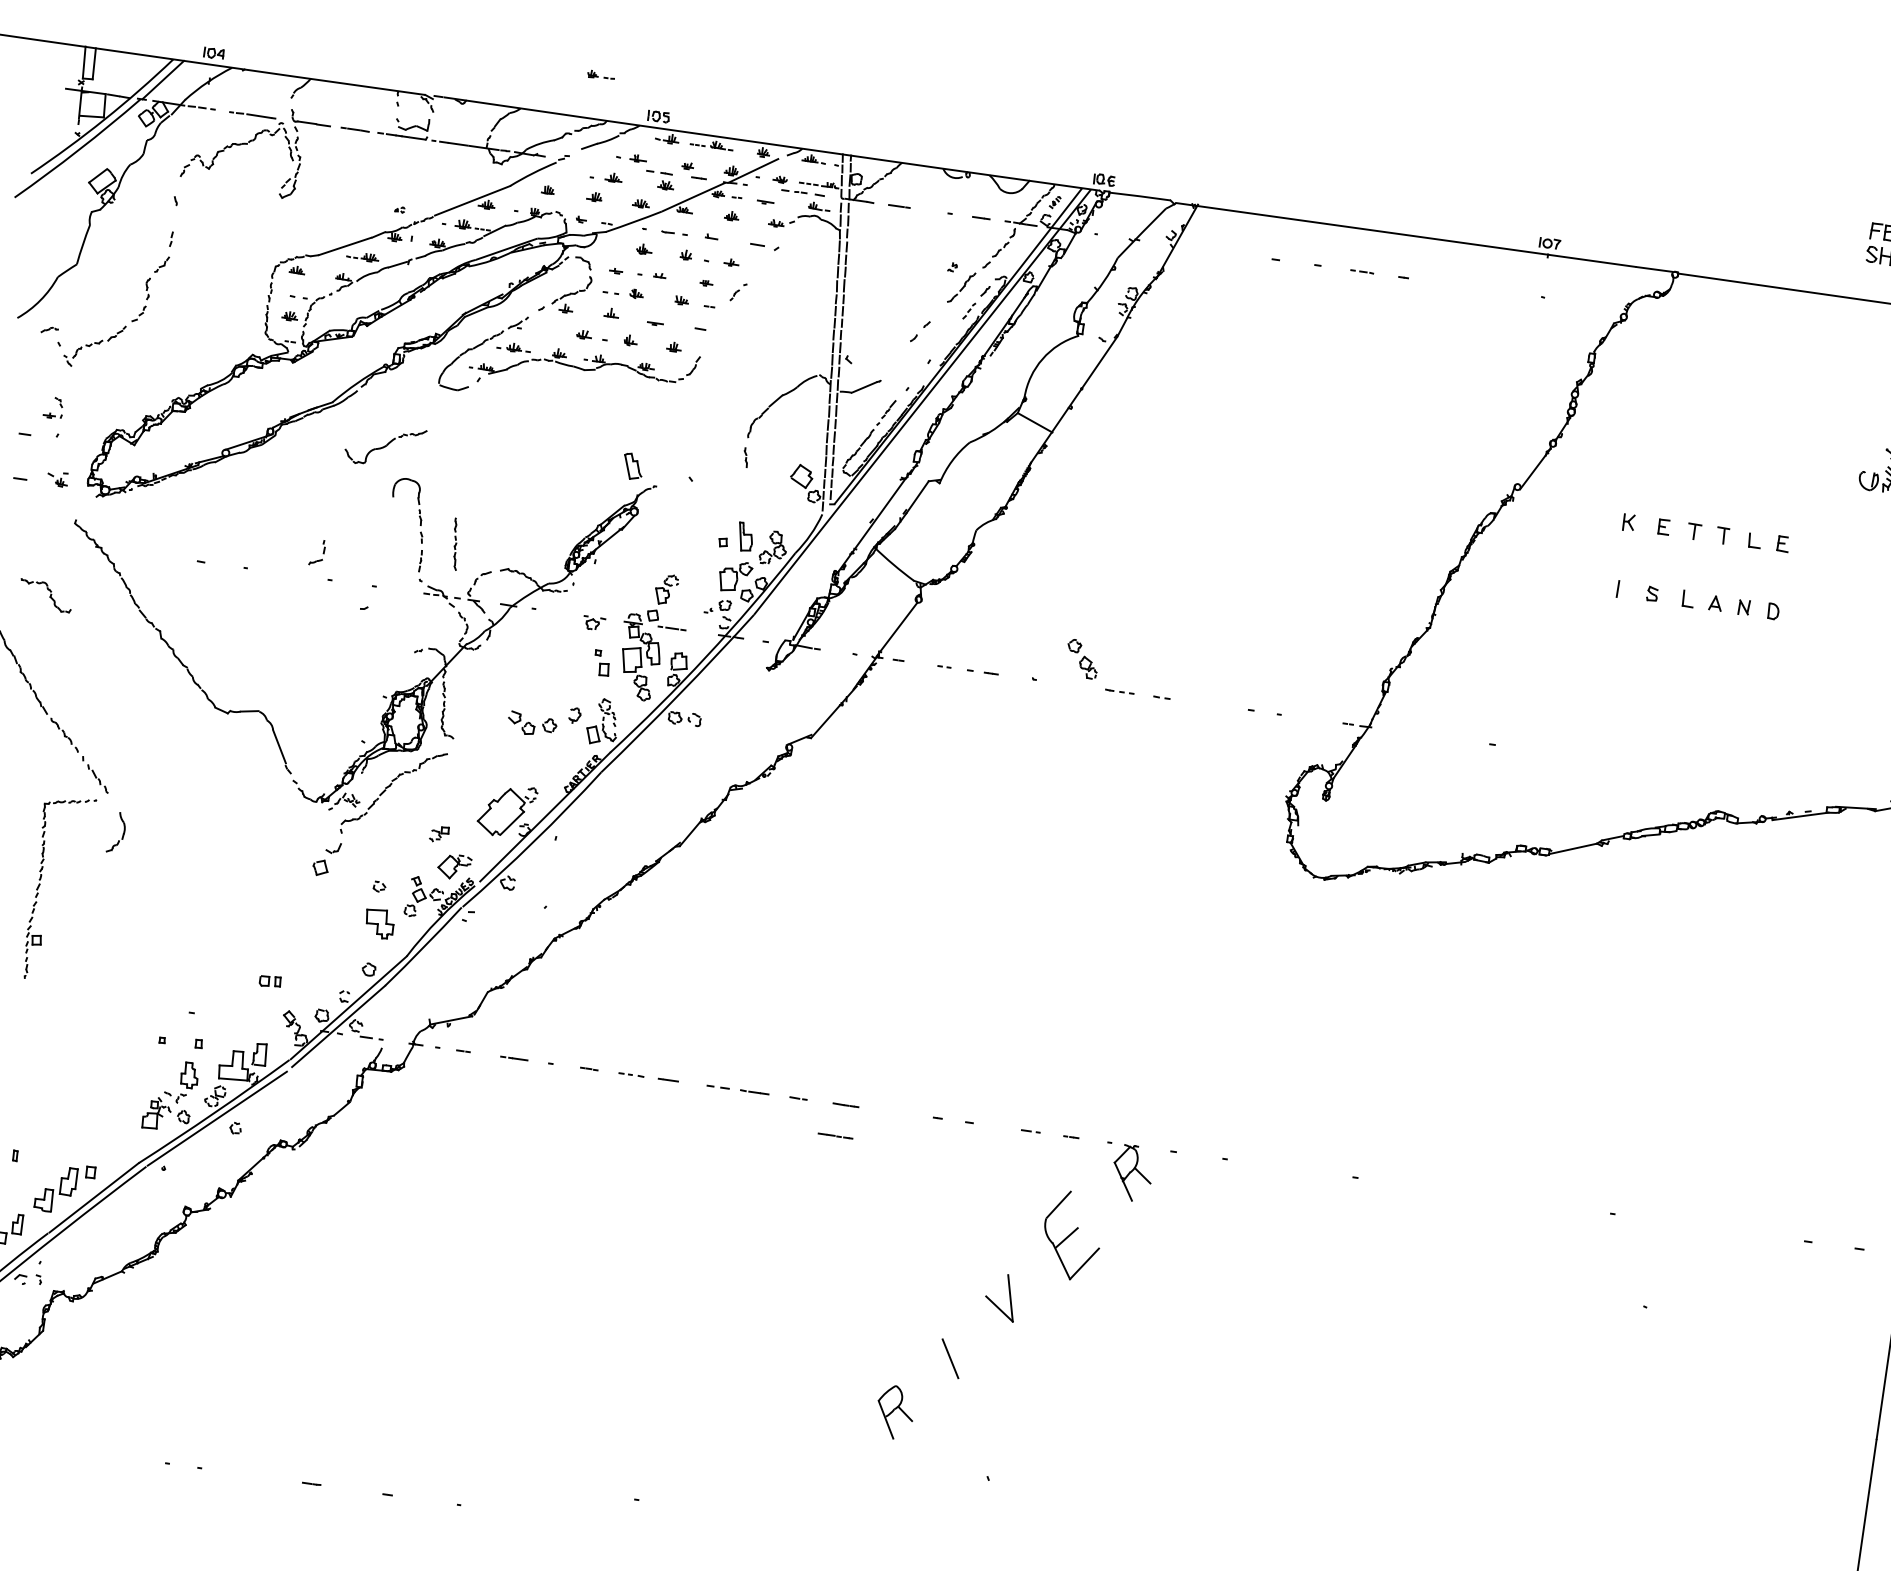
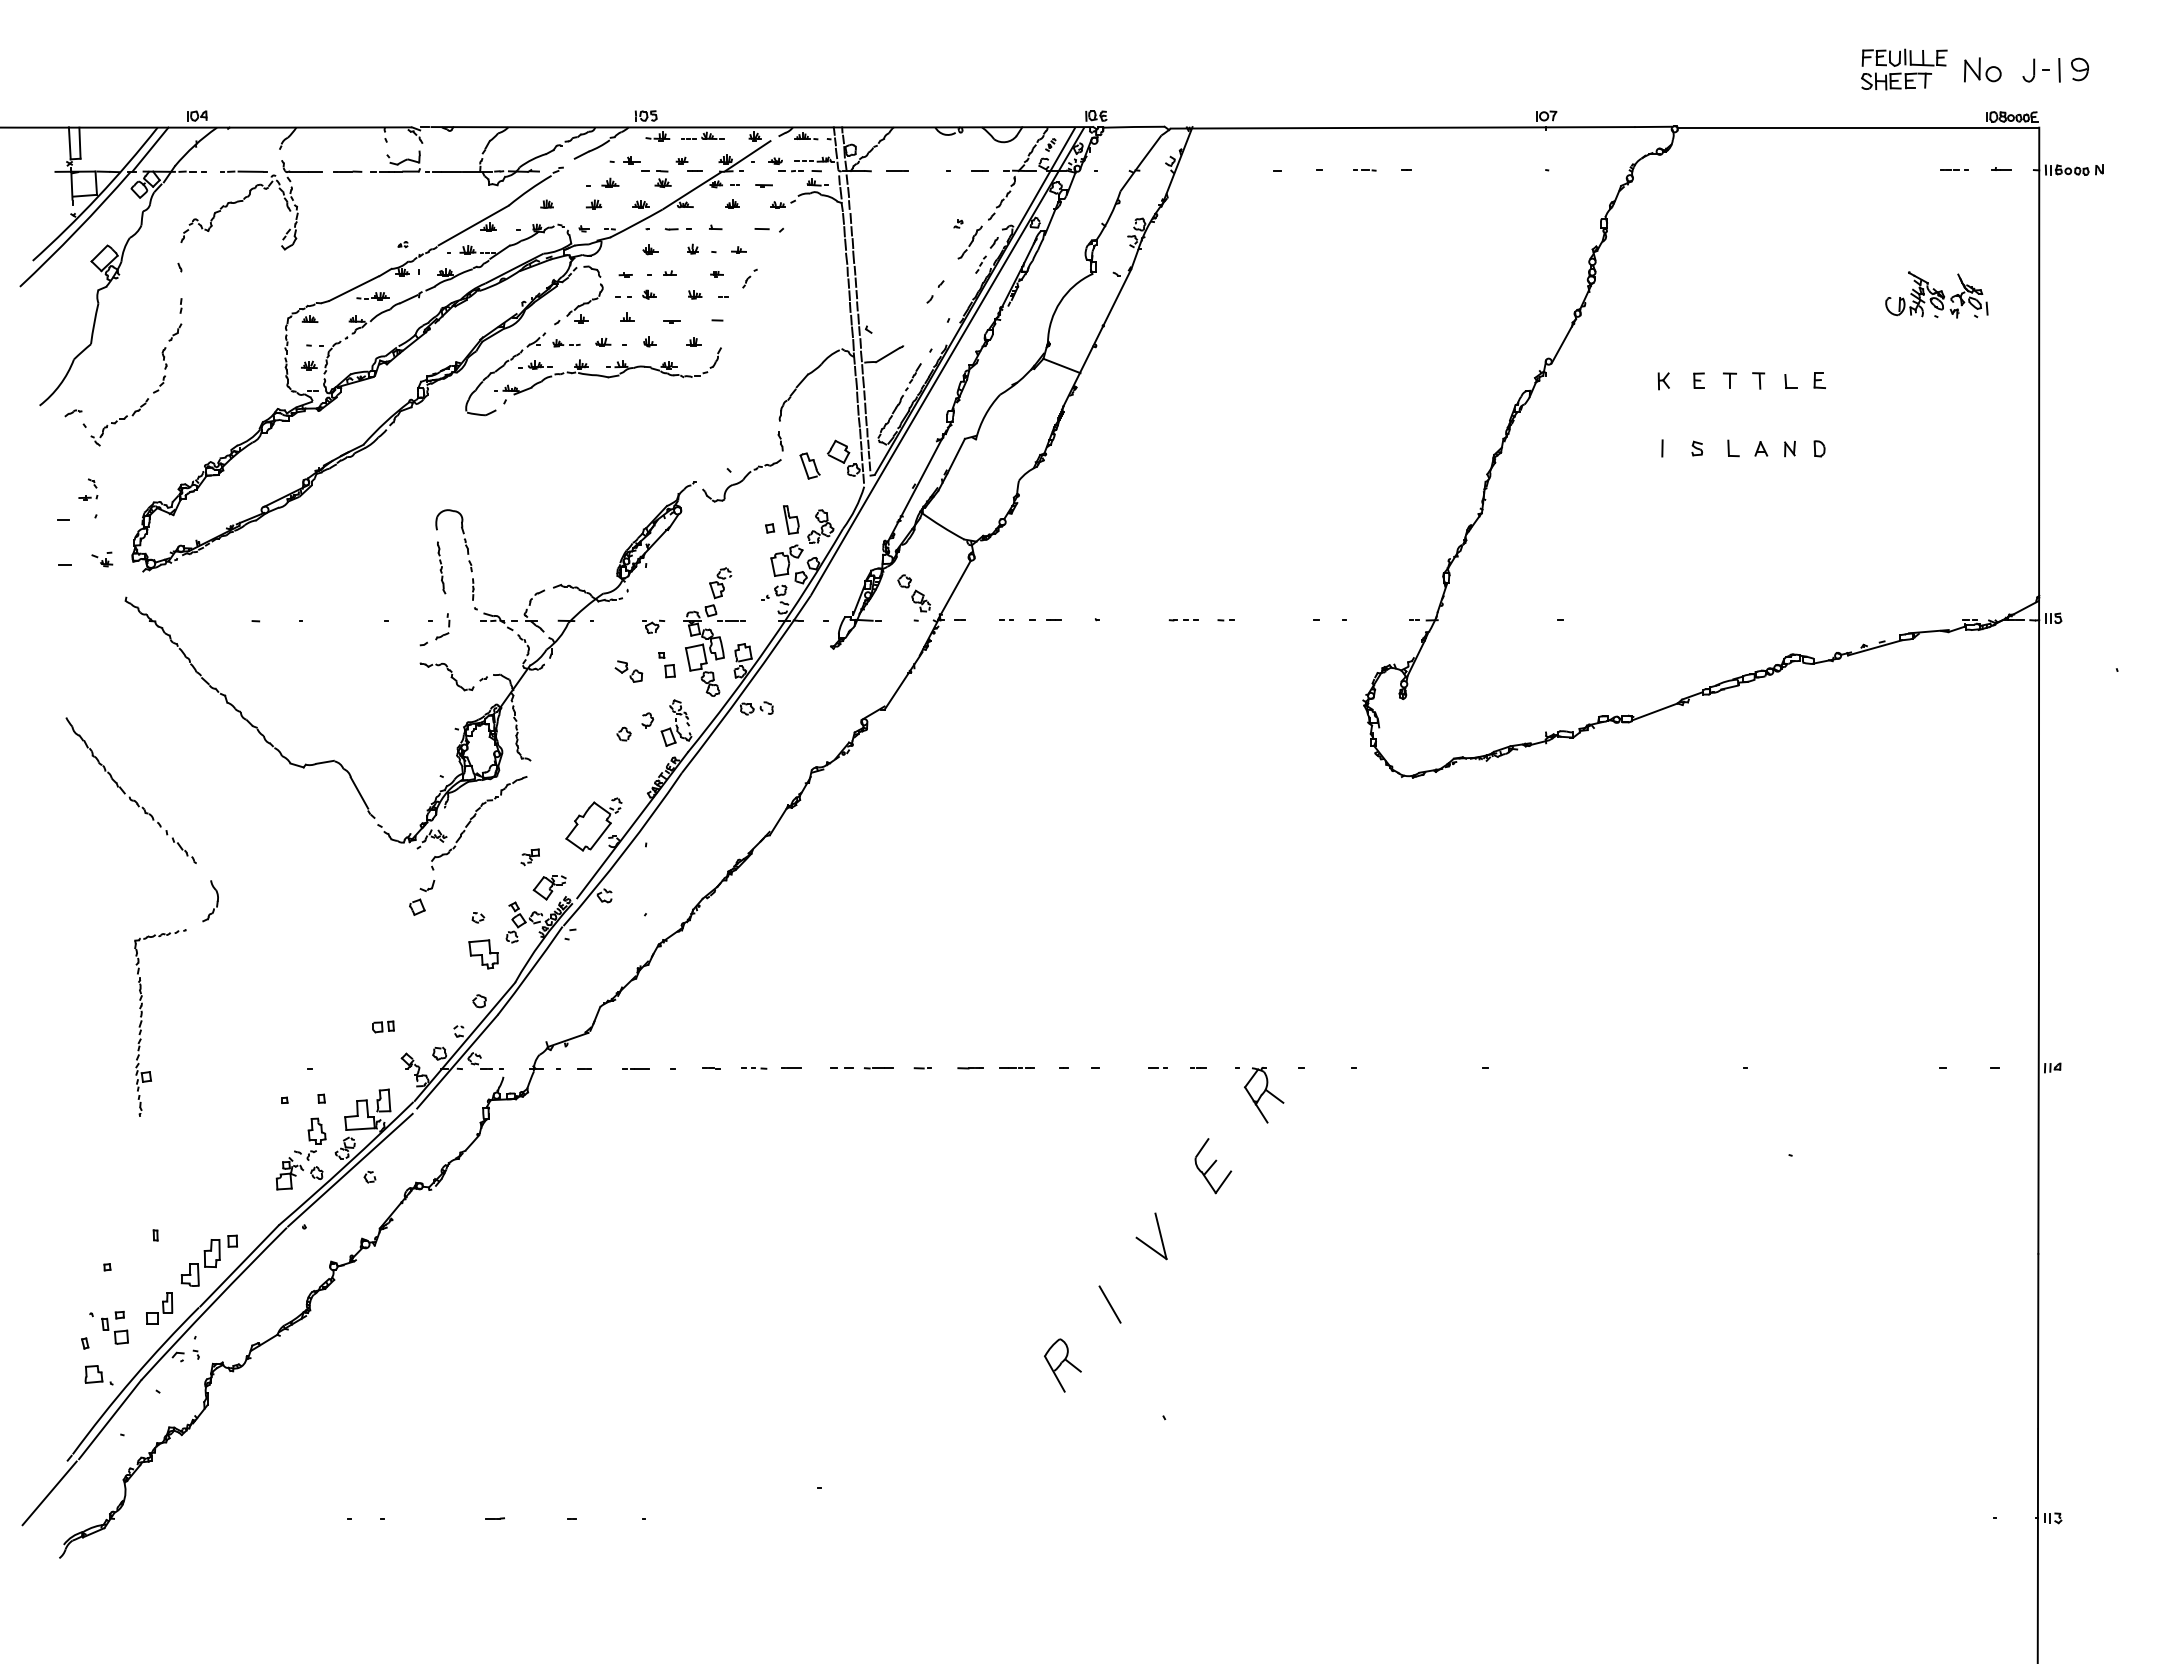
part: (601, 75) -> (566, 343), moved
part: (384, 445) -> (741, 480), moved
part: (632, 465) -> (809, 465), moved
part: (455, 543) -> (441, 567), moved
part: (317, 552) -> (442, 626), moved
part: (45, 595) -> (446, 676), moved
part: (1081, 659) -> (913, 593), moved
part: (521, 722) -> (628, 671), moved
part: (40, 885) -> (142, 1022), moved
line: (835, 1135) -> (1016, 1067), moved
part: (1072, 1236) -> (1213, 1166), size x0.62

